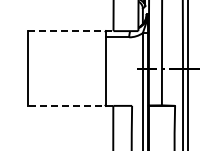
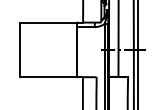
line: (70, 31) -> (51, 22), dashed -> solid
line: (70, 105) -> (51, 76), dashed -> solid

